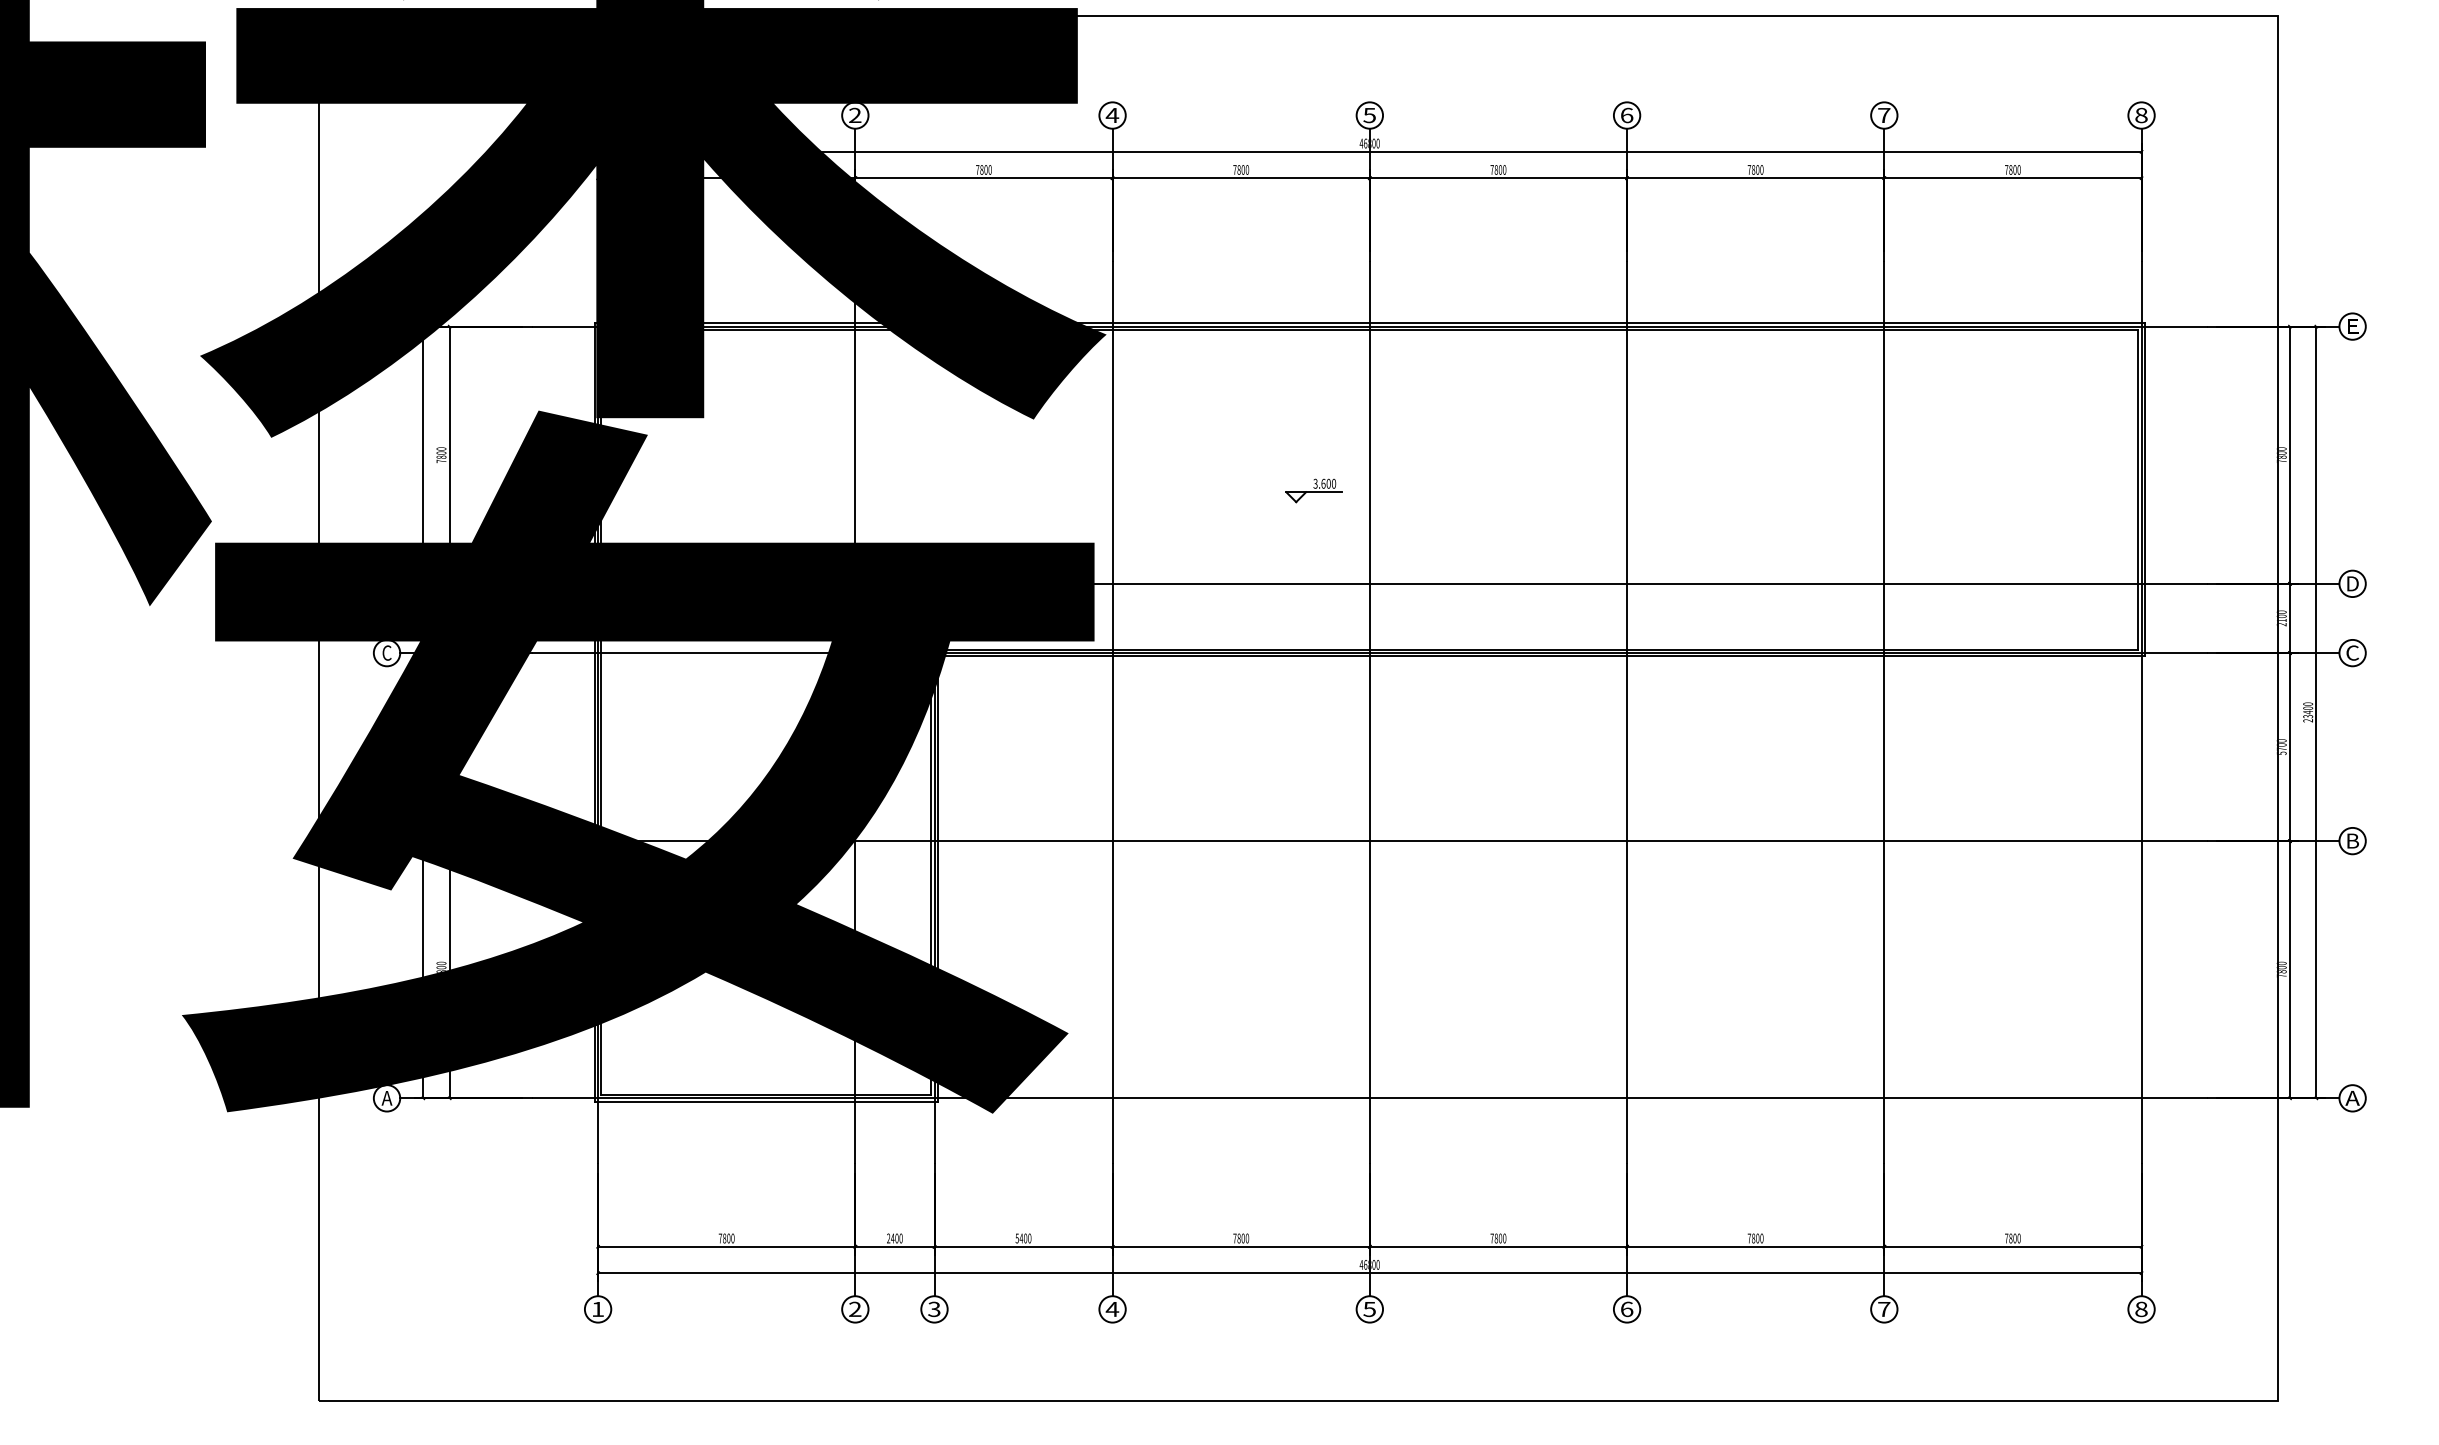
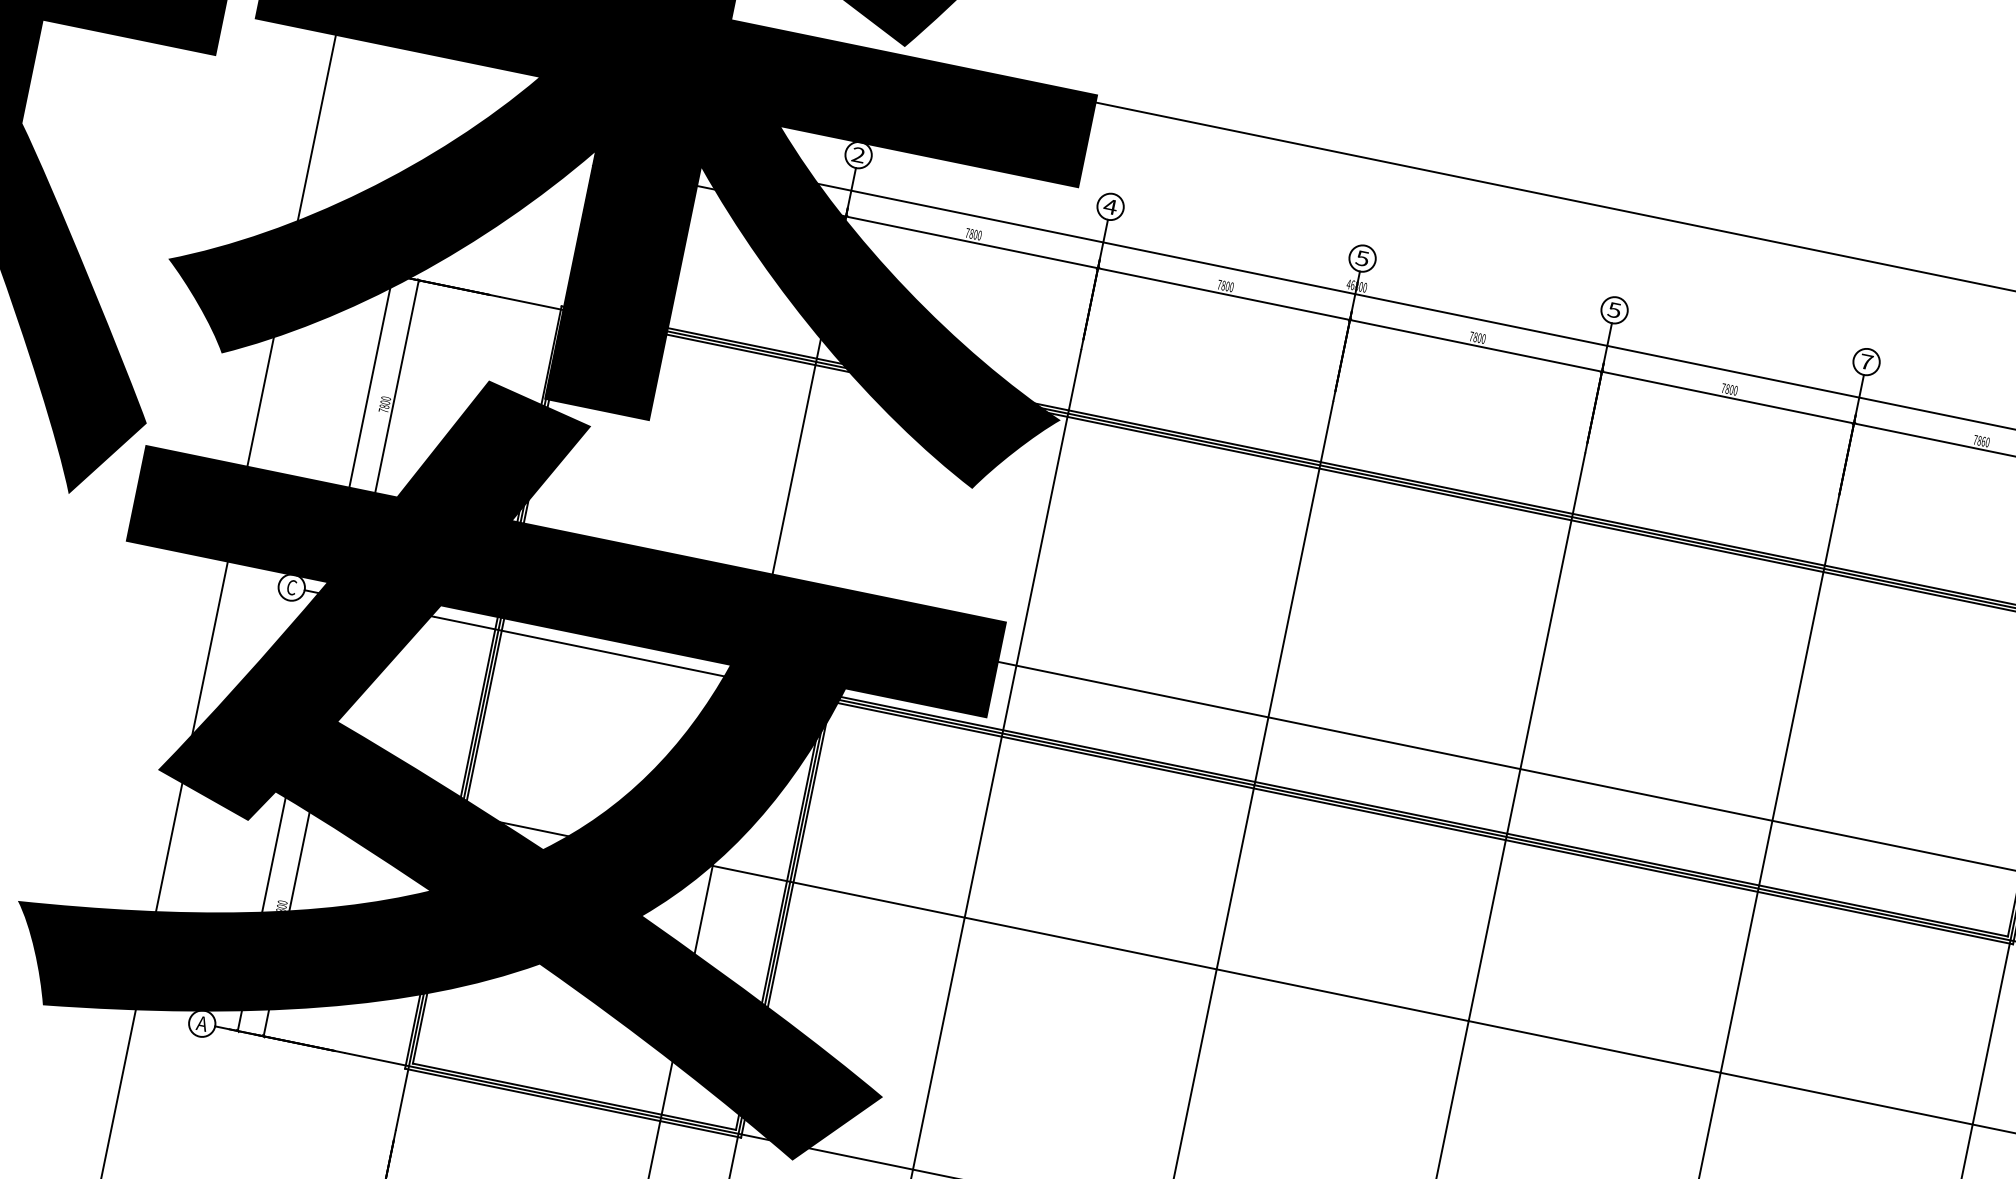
text: (1626, 115) -> (1614, 310), 6 -> 5
text: (2014, 169) -> (1983, 441), 7800 -> 7860
part: (1313, 490) -> (1232, 614), removed

